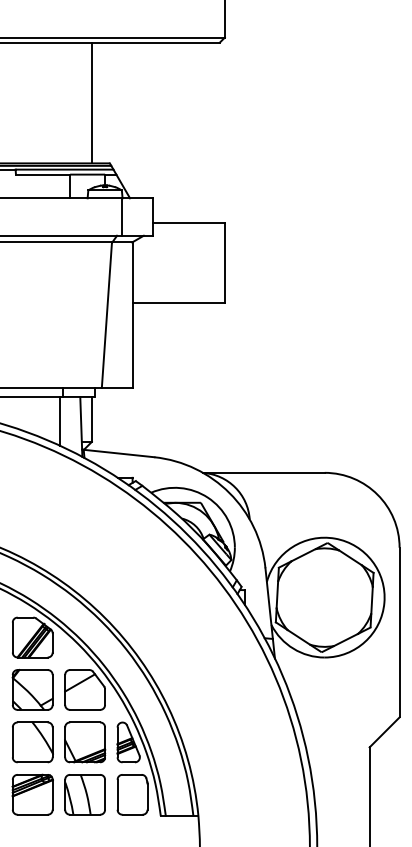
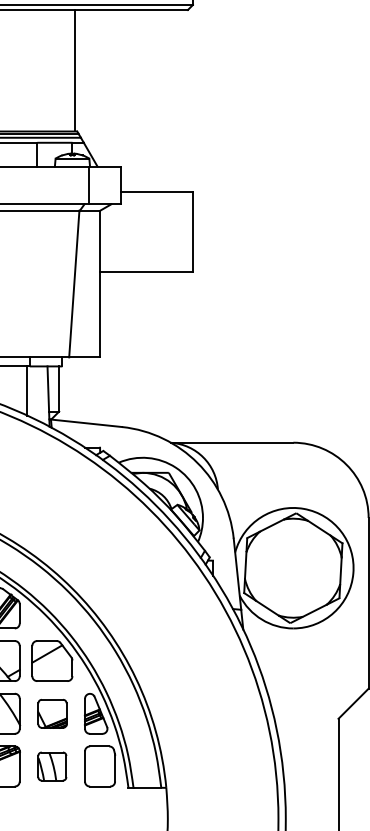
line: (91, 102) -> (74, 70), moved
part: (85, 742) -> (52, 713), size x0.7
part: (84, 794) -> (51, 766), size x0.7

